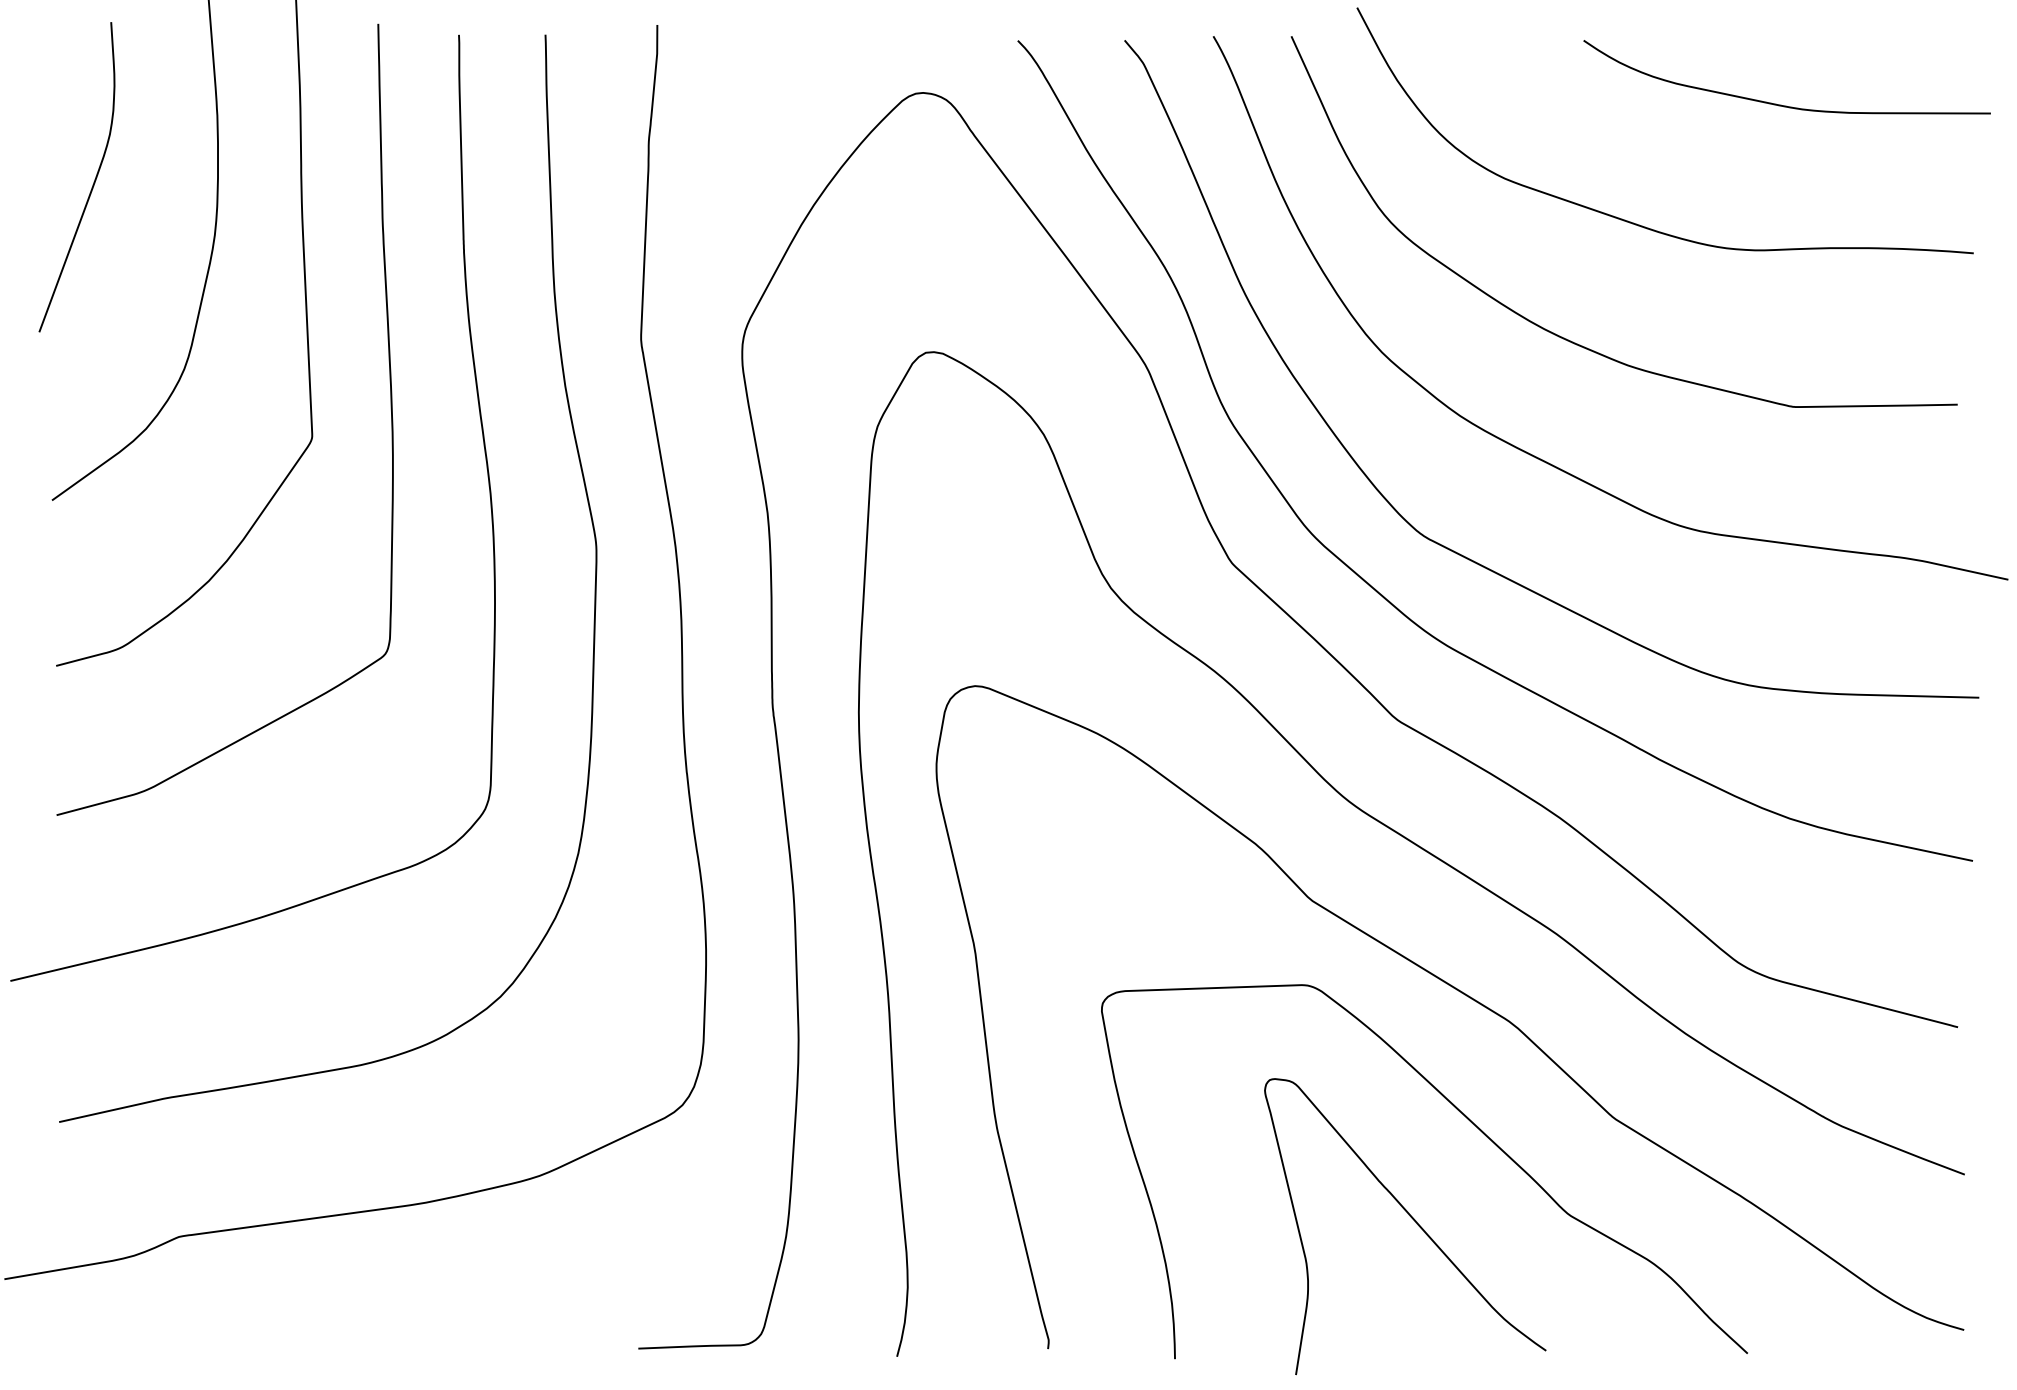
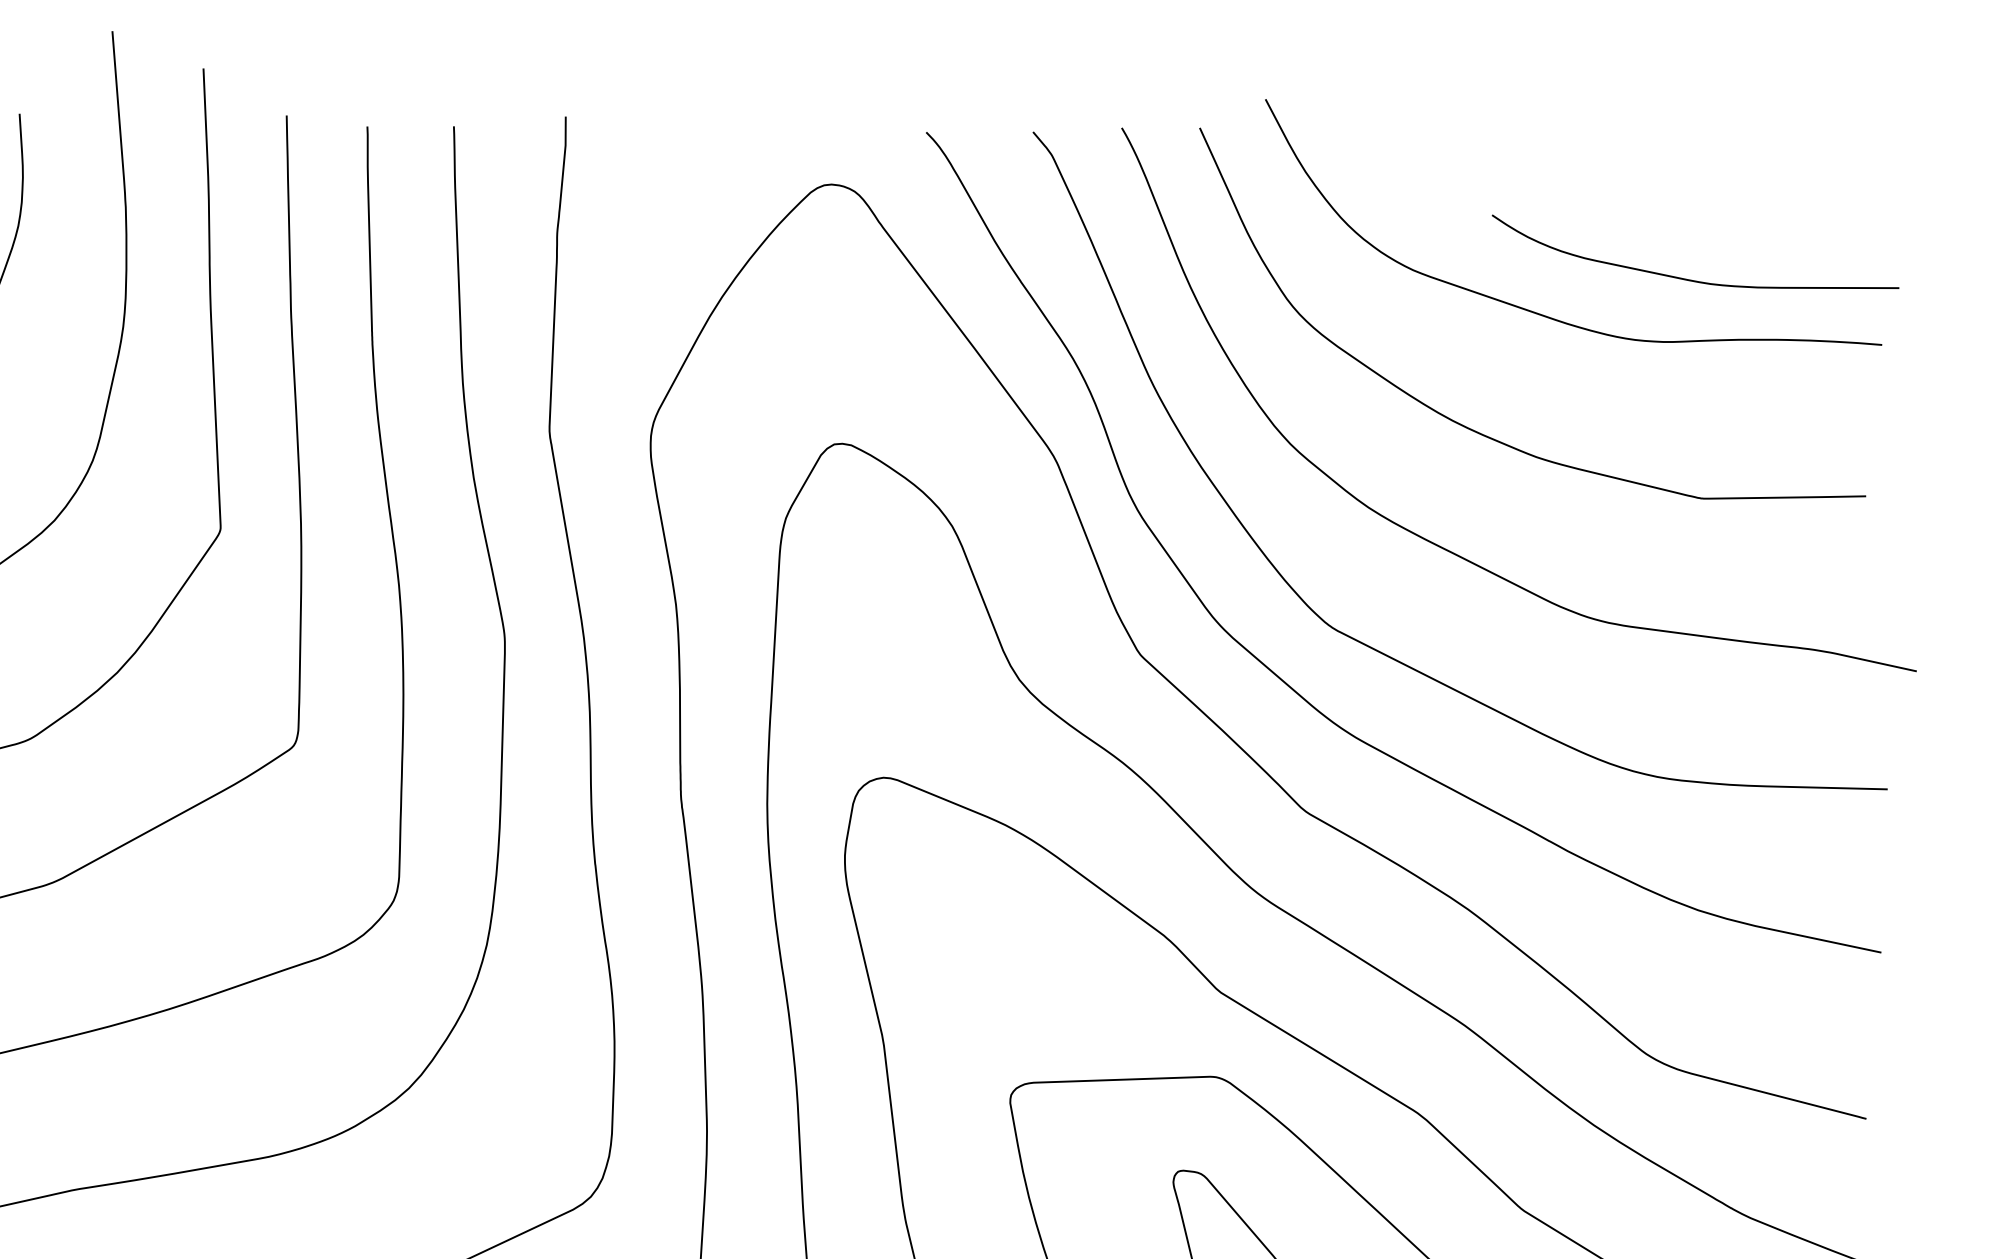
curve: (1781, 104) -> (1689, 279), moved

